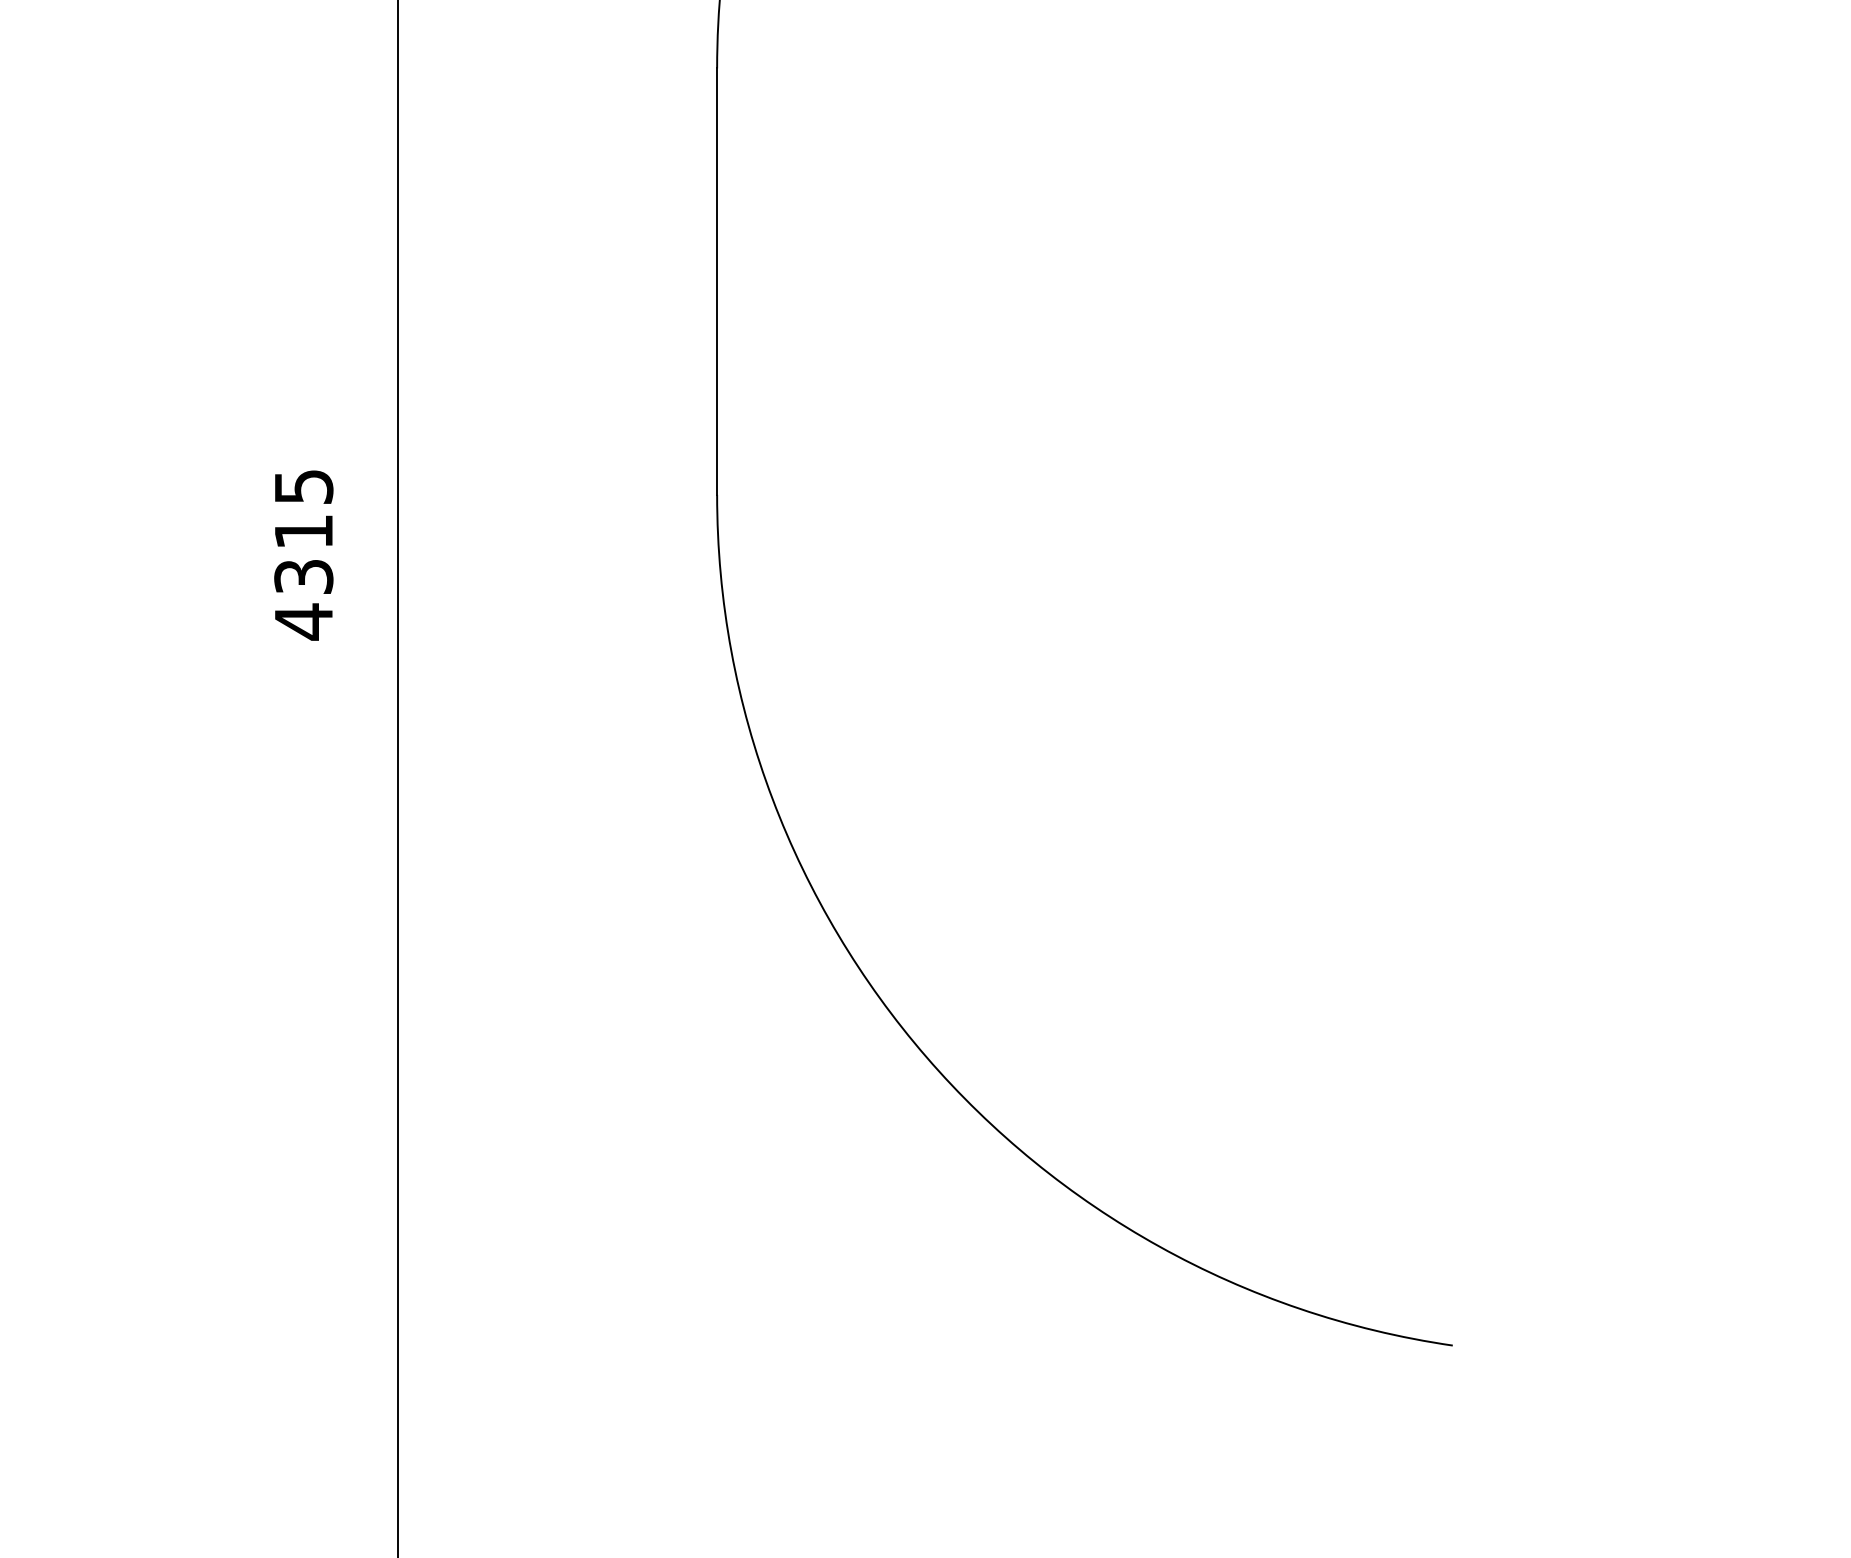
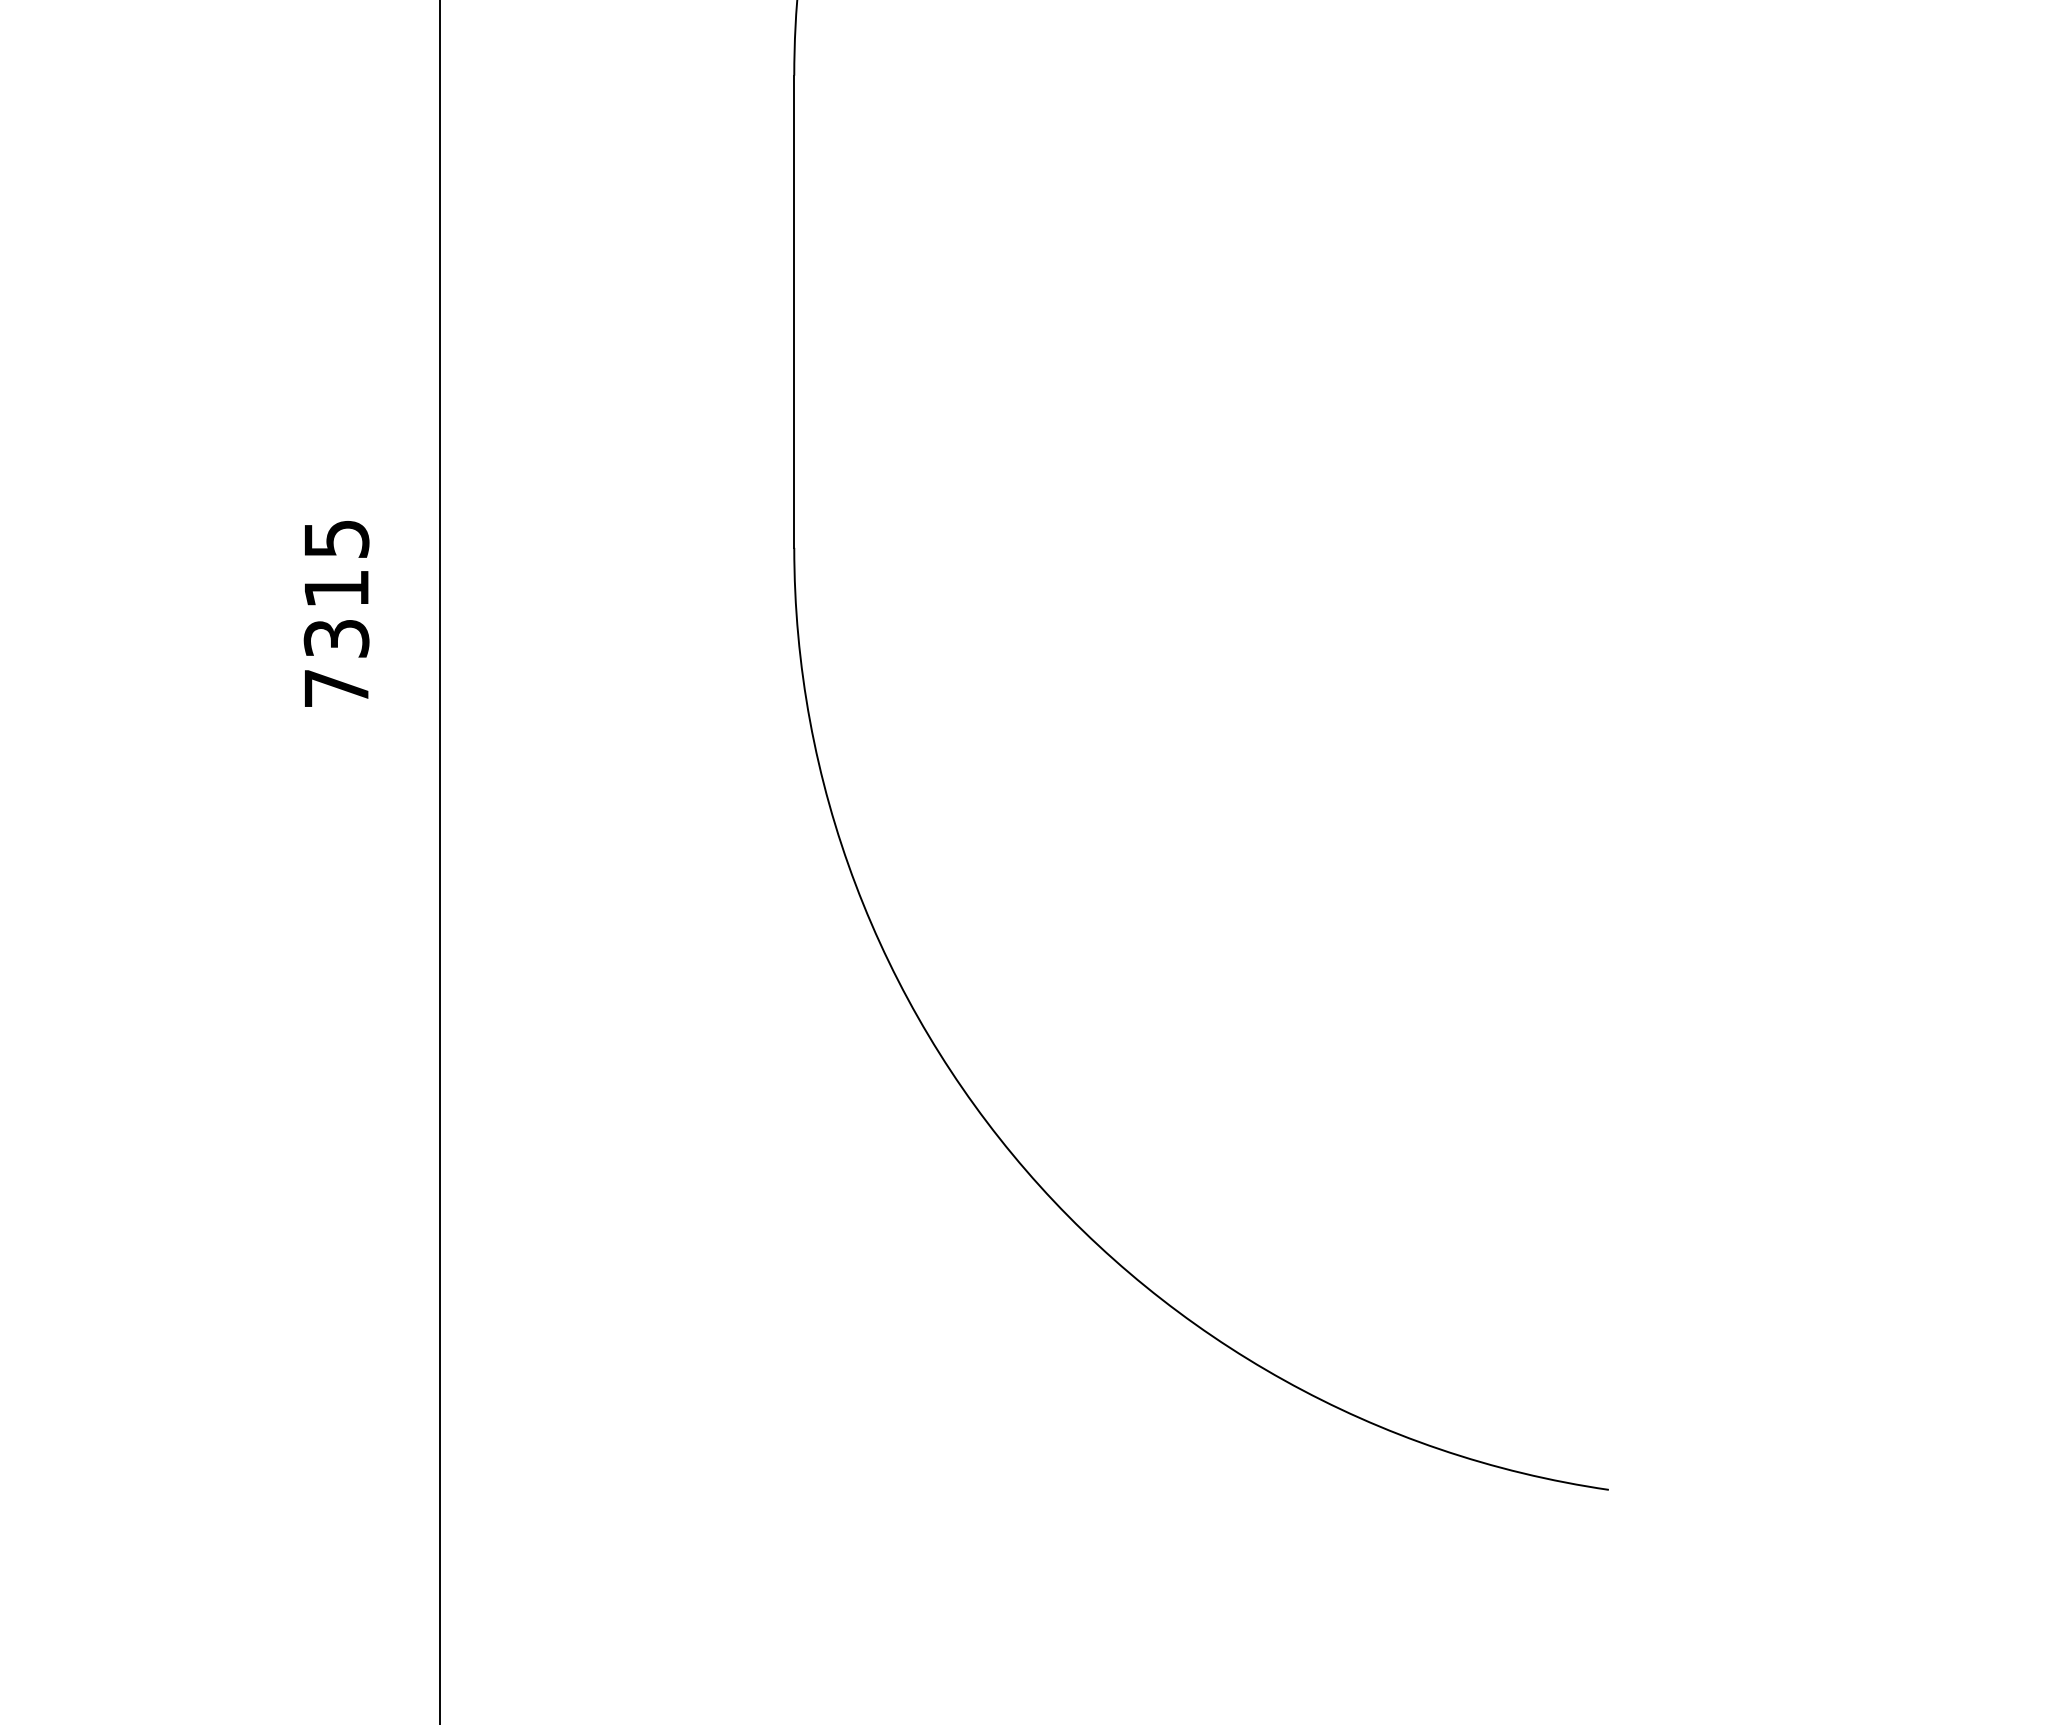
text: (303, 621) -> (336, 688), 4315 -> 7315

